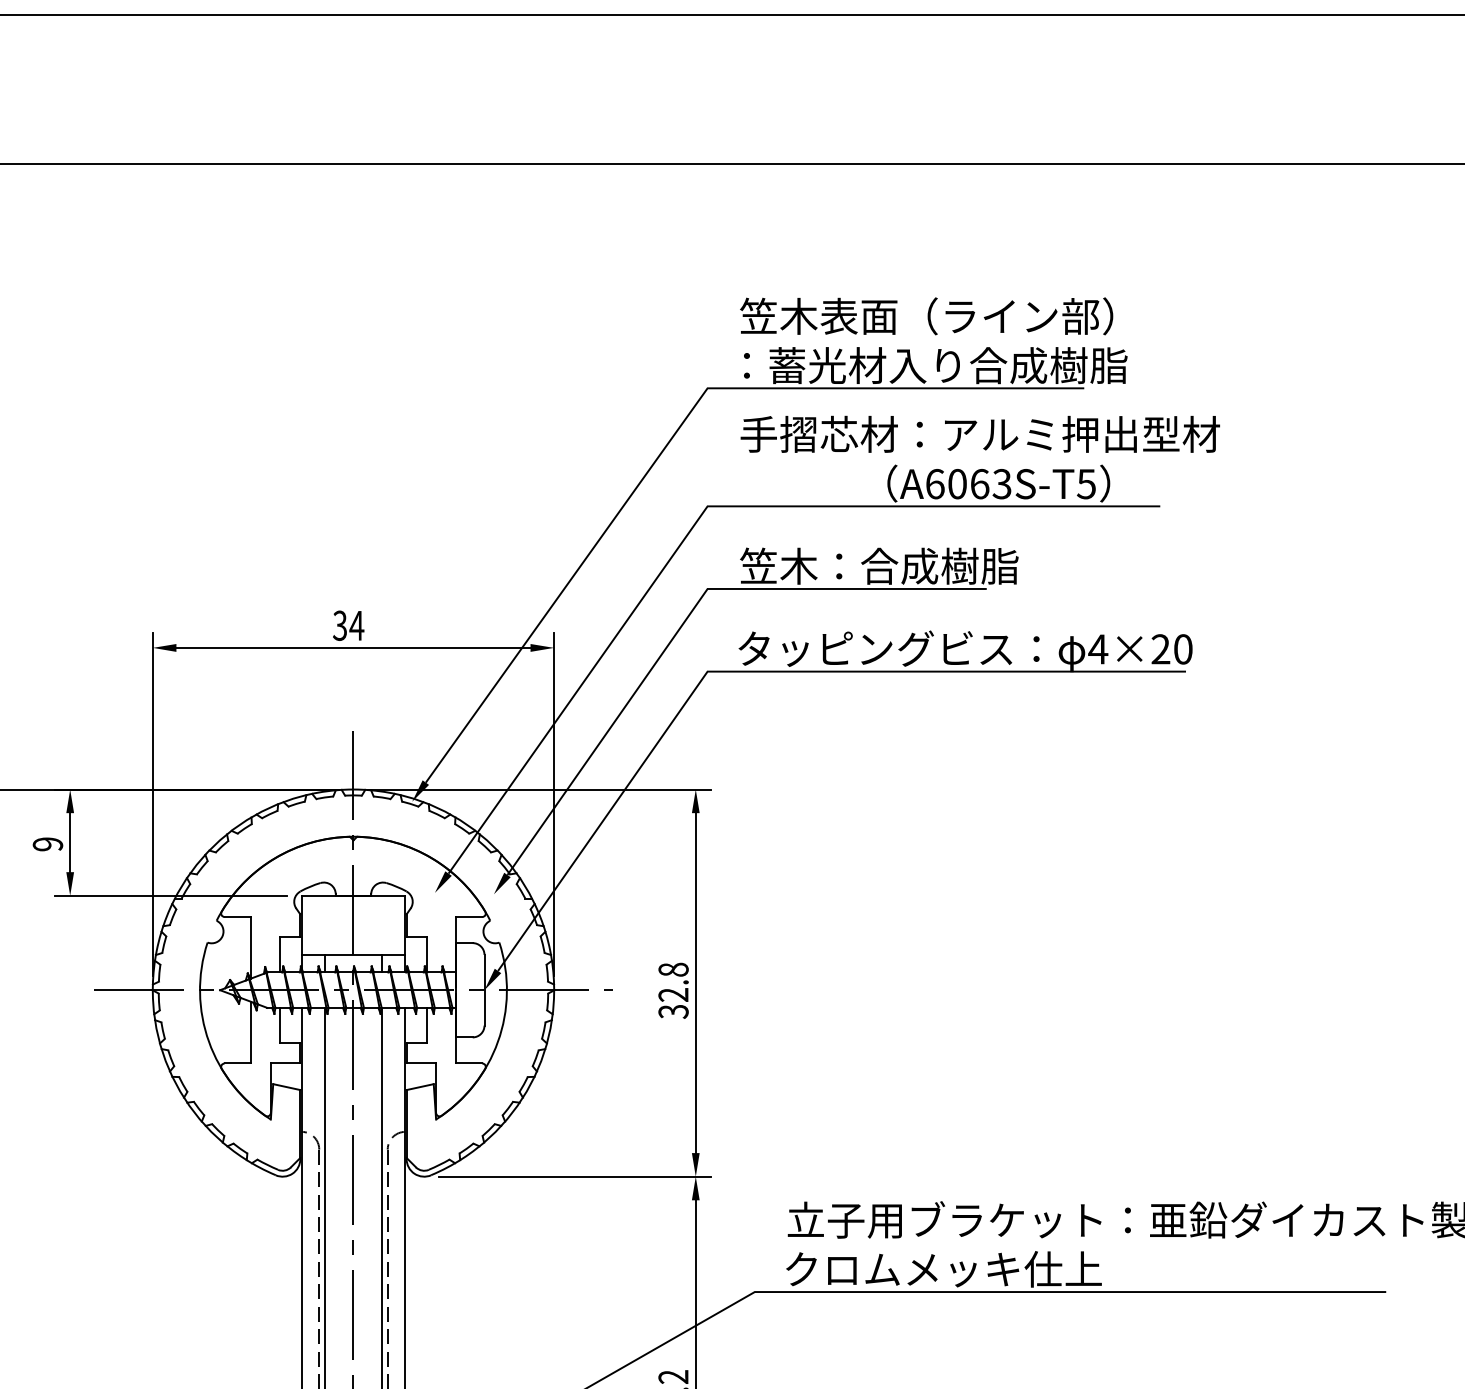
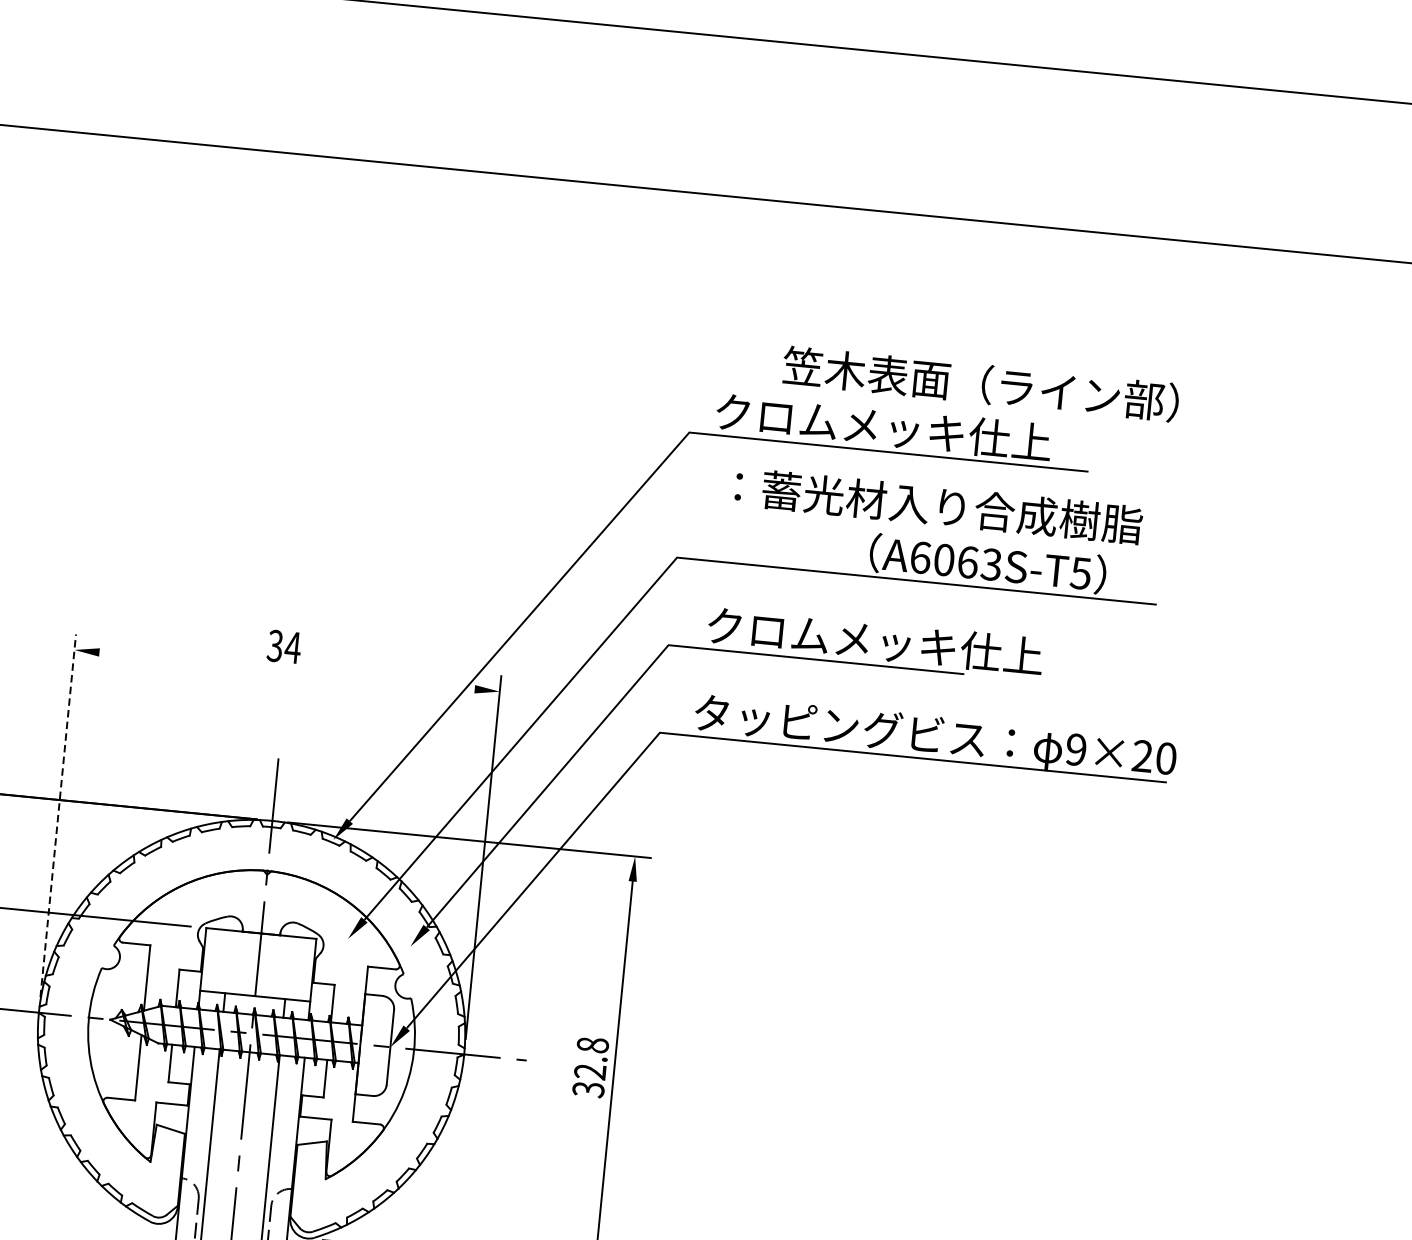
text: (926, 316) -> (980, 384), moved
text: (929, 365) -> (926, 431), ：蓄光材入り合成樹脂 -> クロムメッキ仕上
text: (980, 433) -> (973, 508), 手摺芯材：アルミ押出型材 -> ：蓄光材入り合成樹脂
text: (899, 565) -> (874, 640), 笠木：合成樹脂 -> クロムメッキ仕上
line: (353, 647) -> (287, 670), removed
text: (1098, 649) -> (1076, 749), 4×20 -> 9×20
line: (152, 803) -> (57, 814), solid -> dashed

